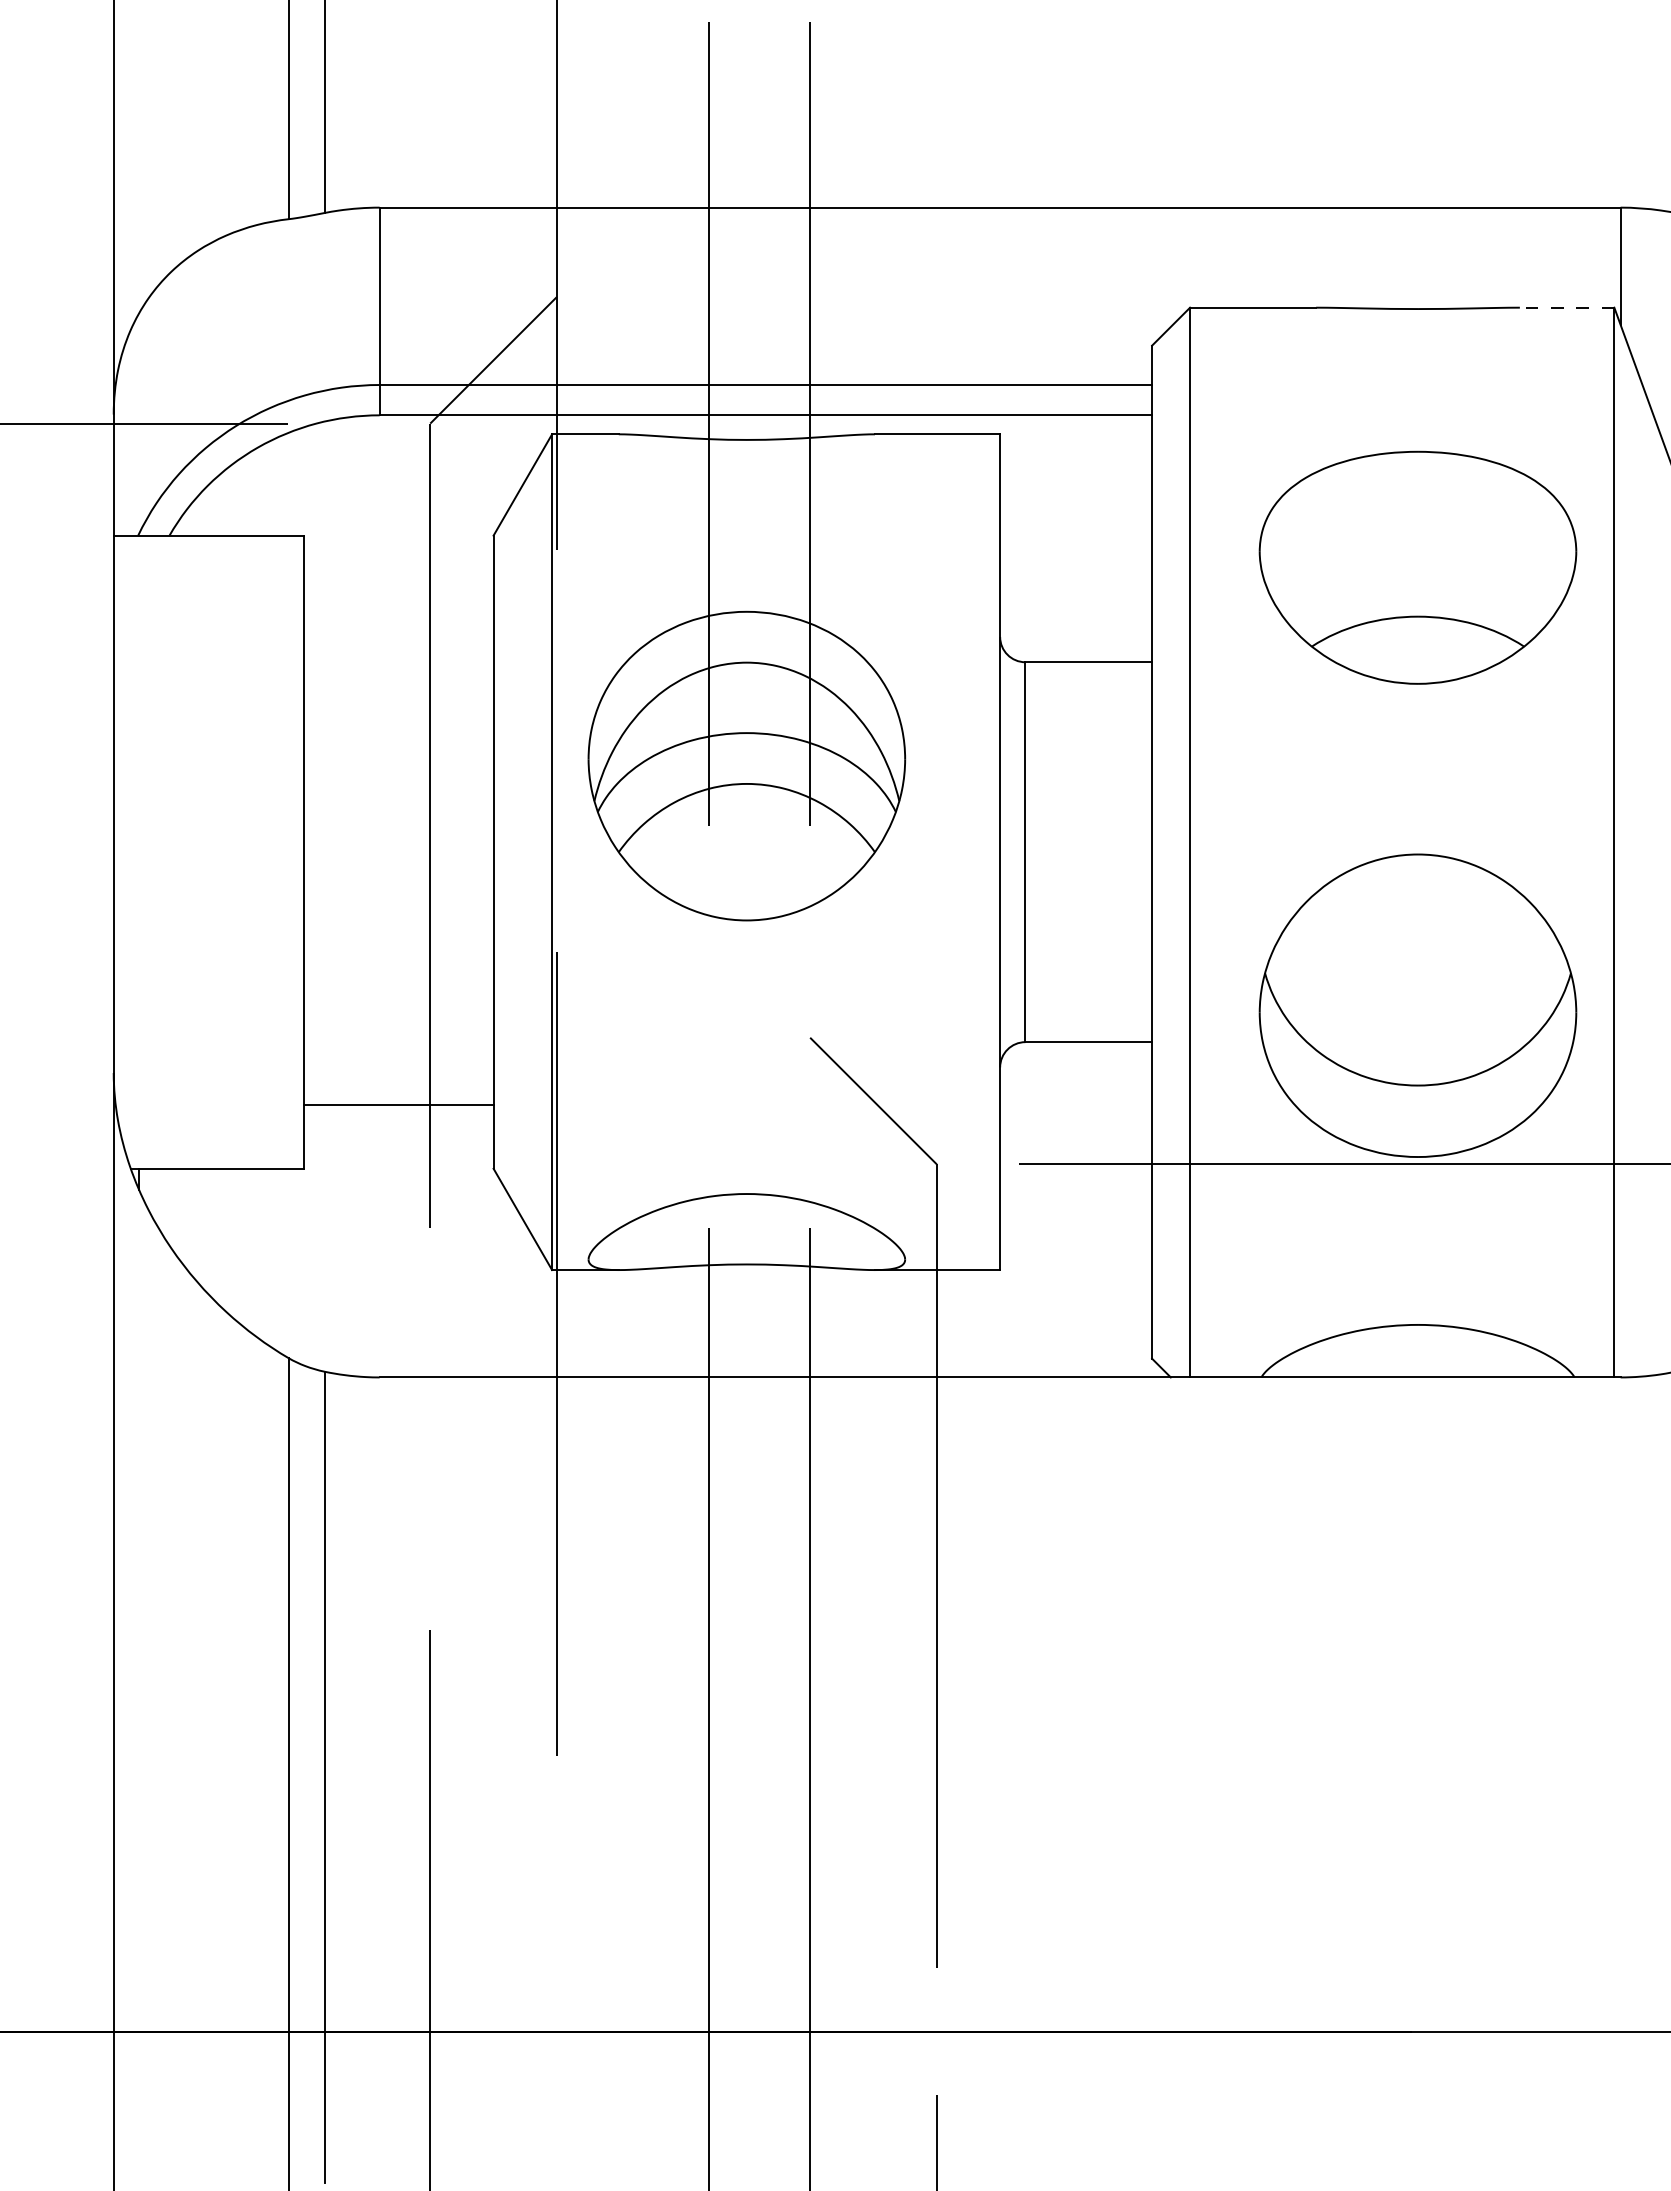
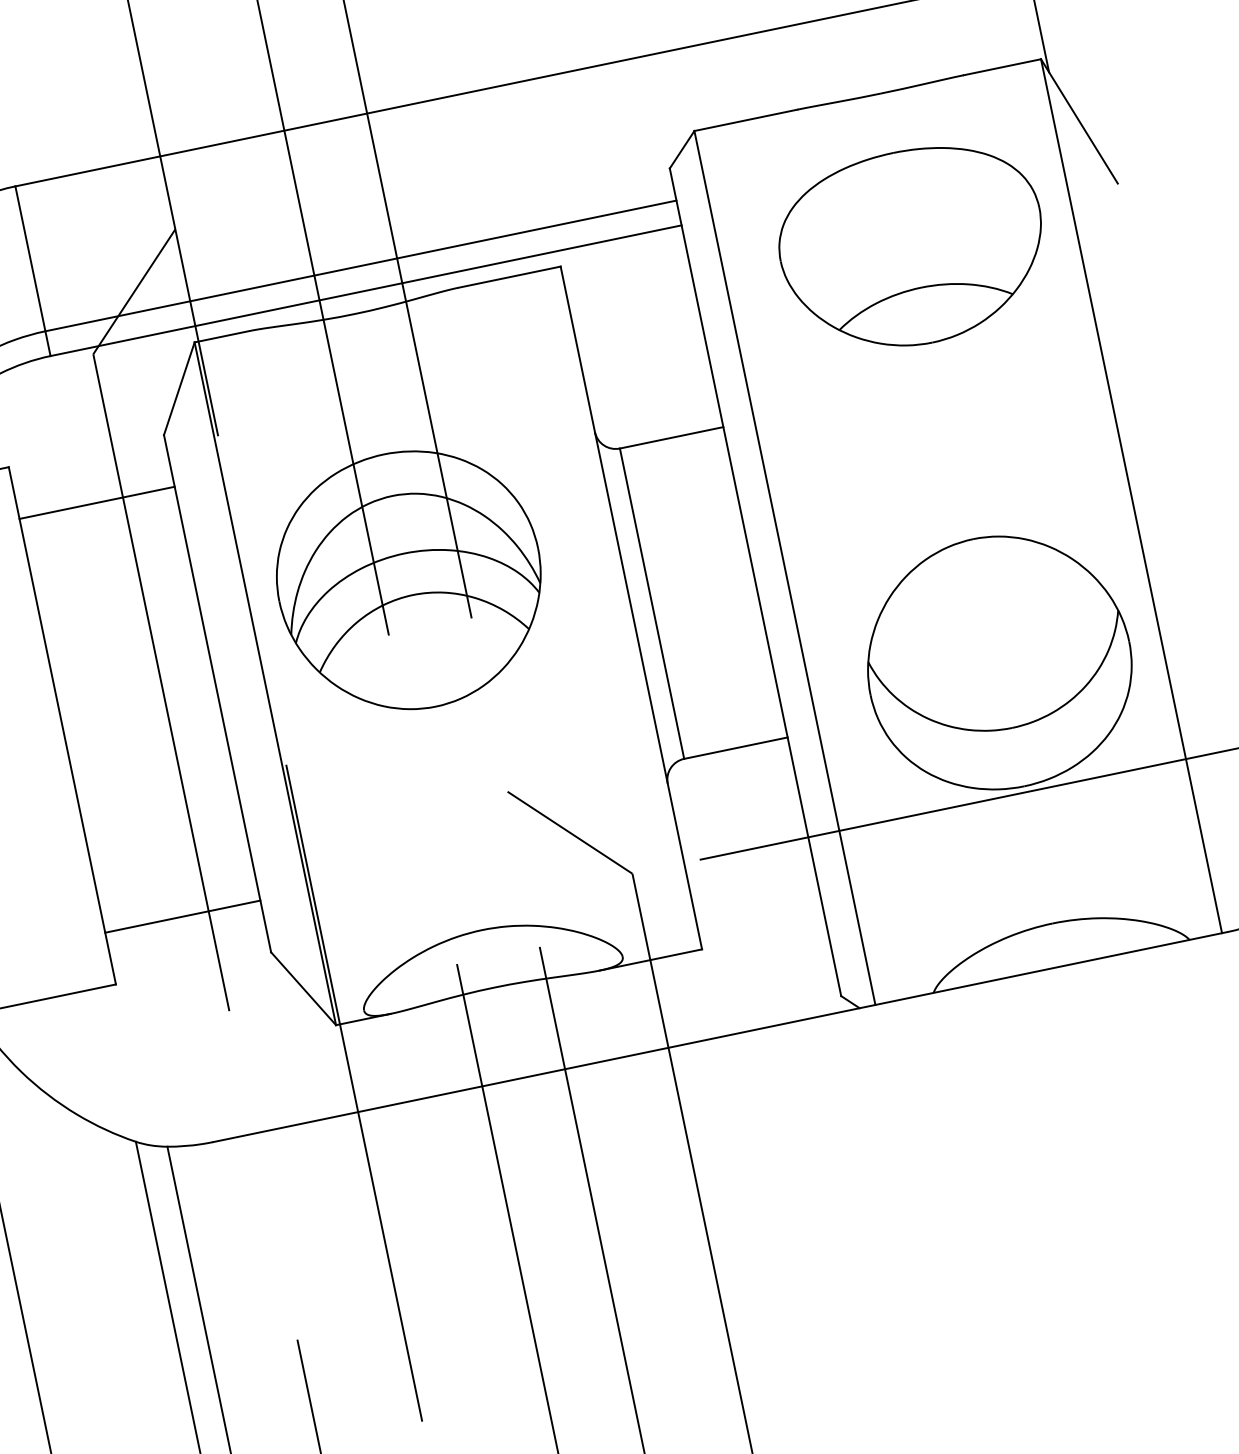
line: (1566, 307) -> (1001, 67), dashed -> solid
part: (1417, 567) -> (912, 247), moved
line: (398, 598) -> (96, 502), added

